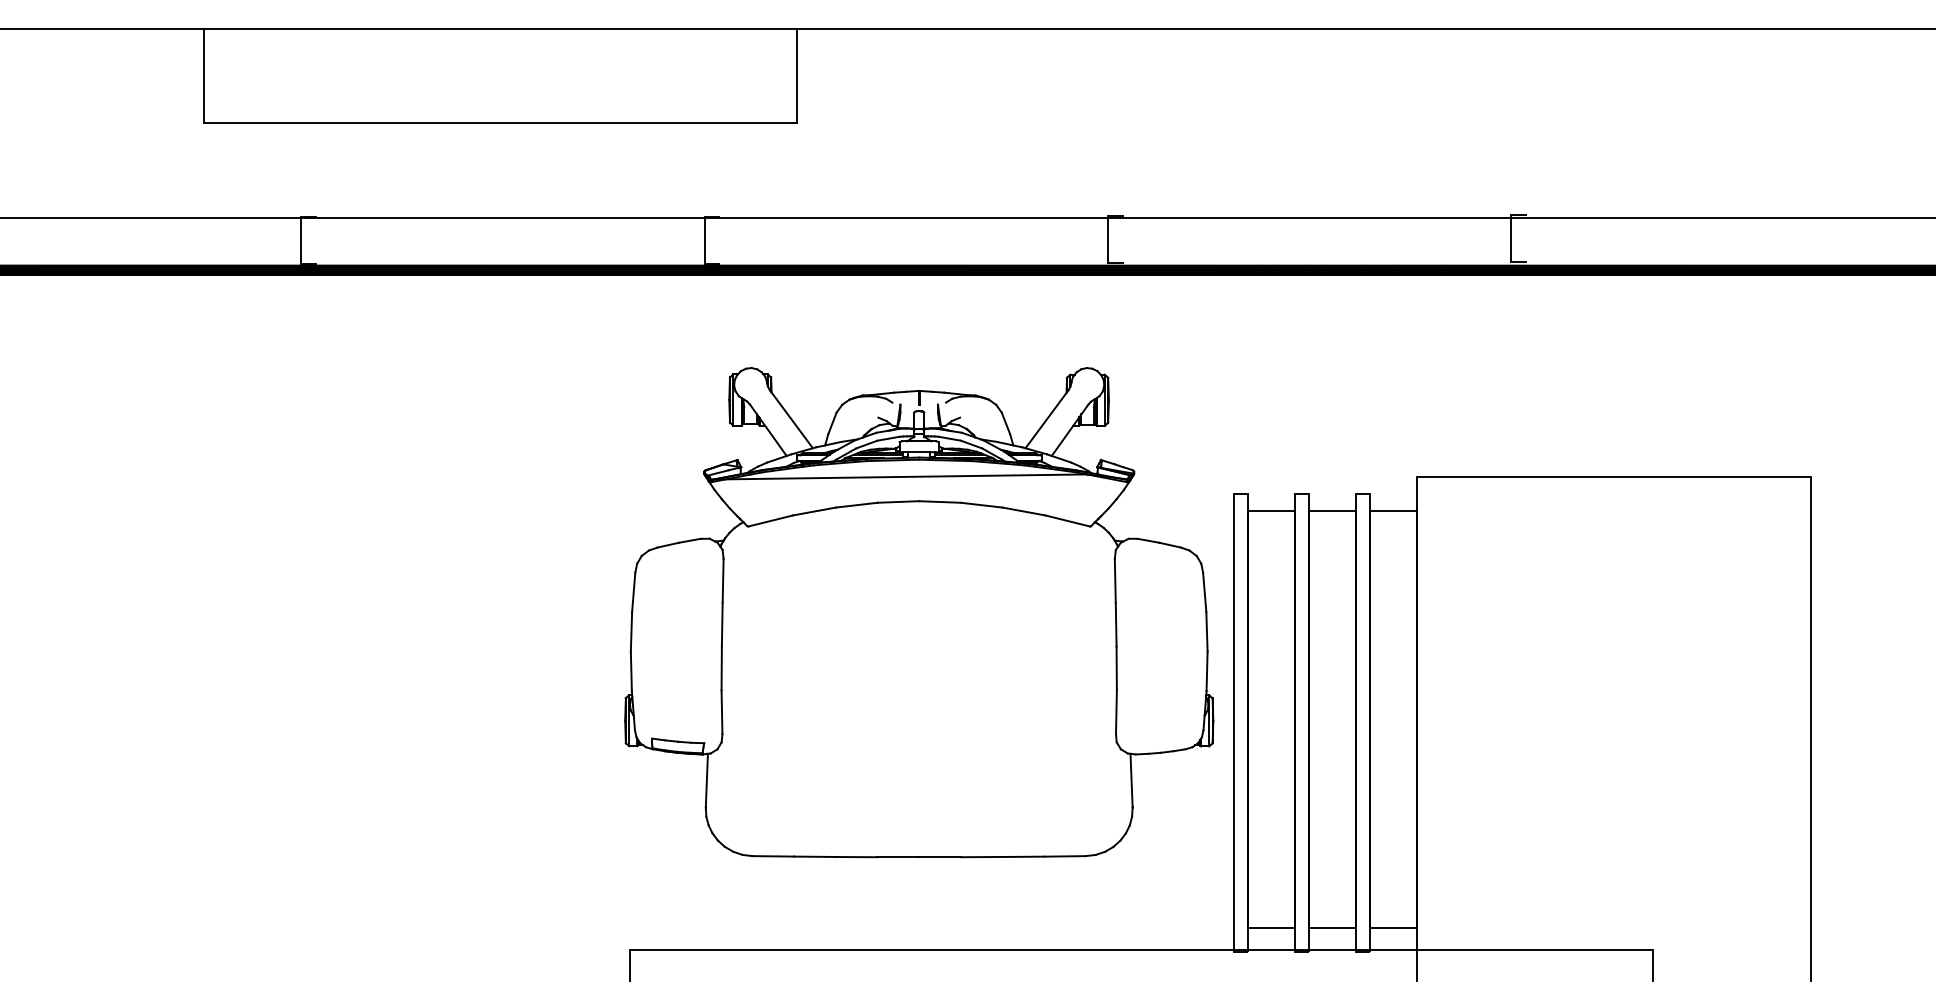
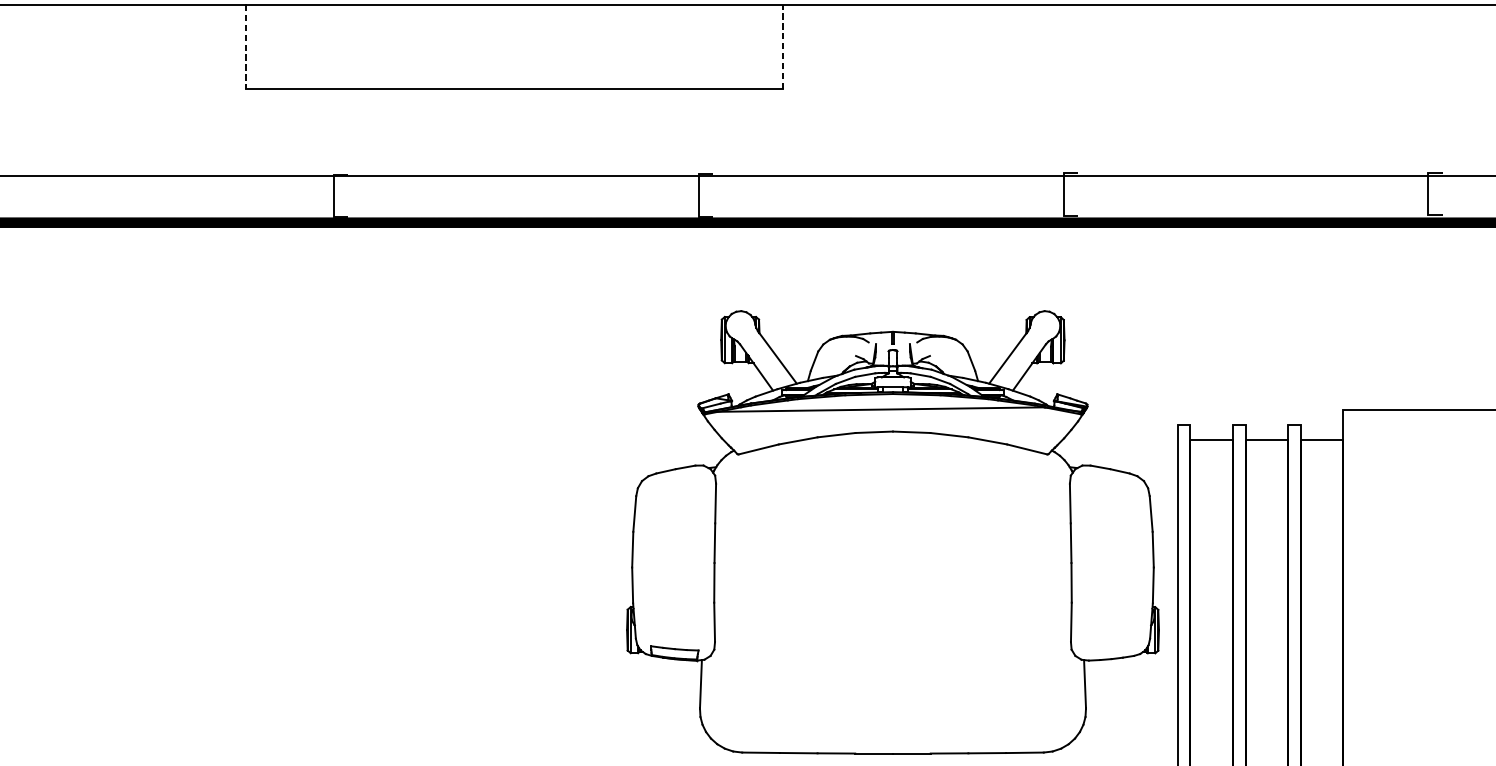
line: (203, 75) -> (245, 46), solid -> dashed
line: (797, 75) -> (782, 46), solid -> dashed

